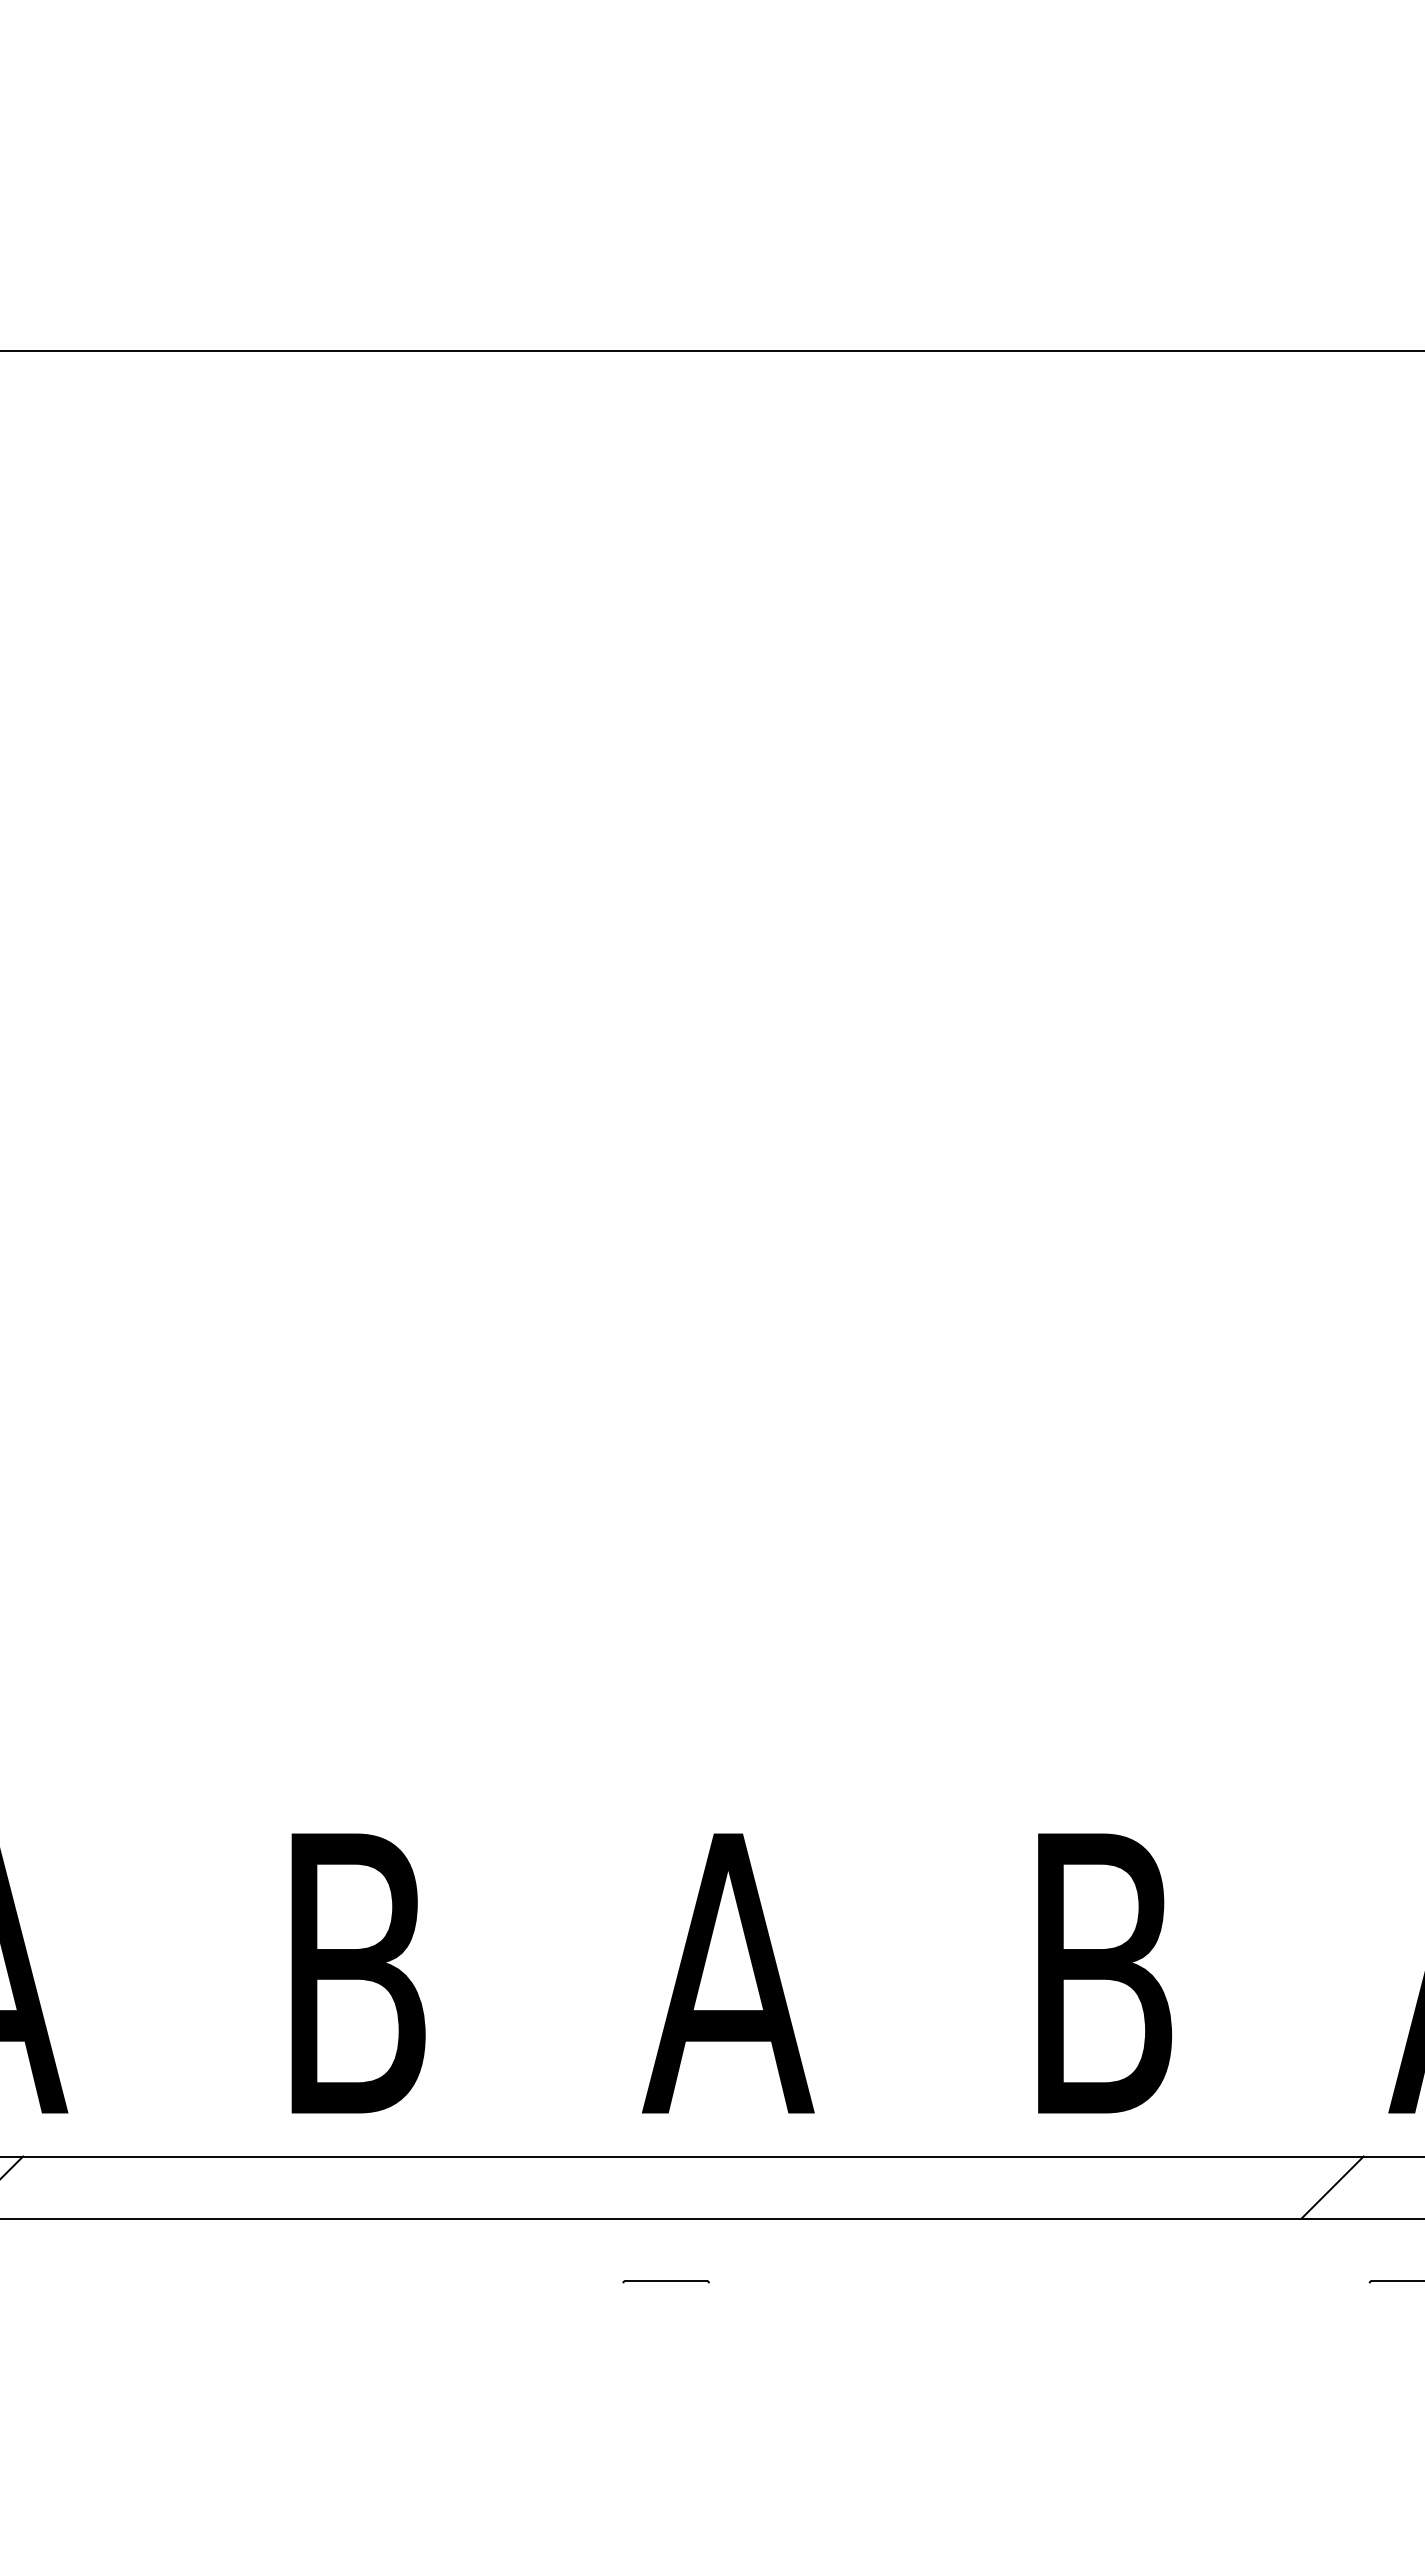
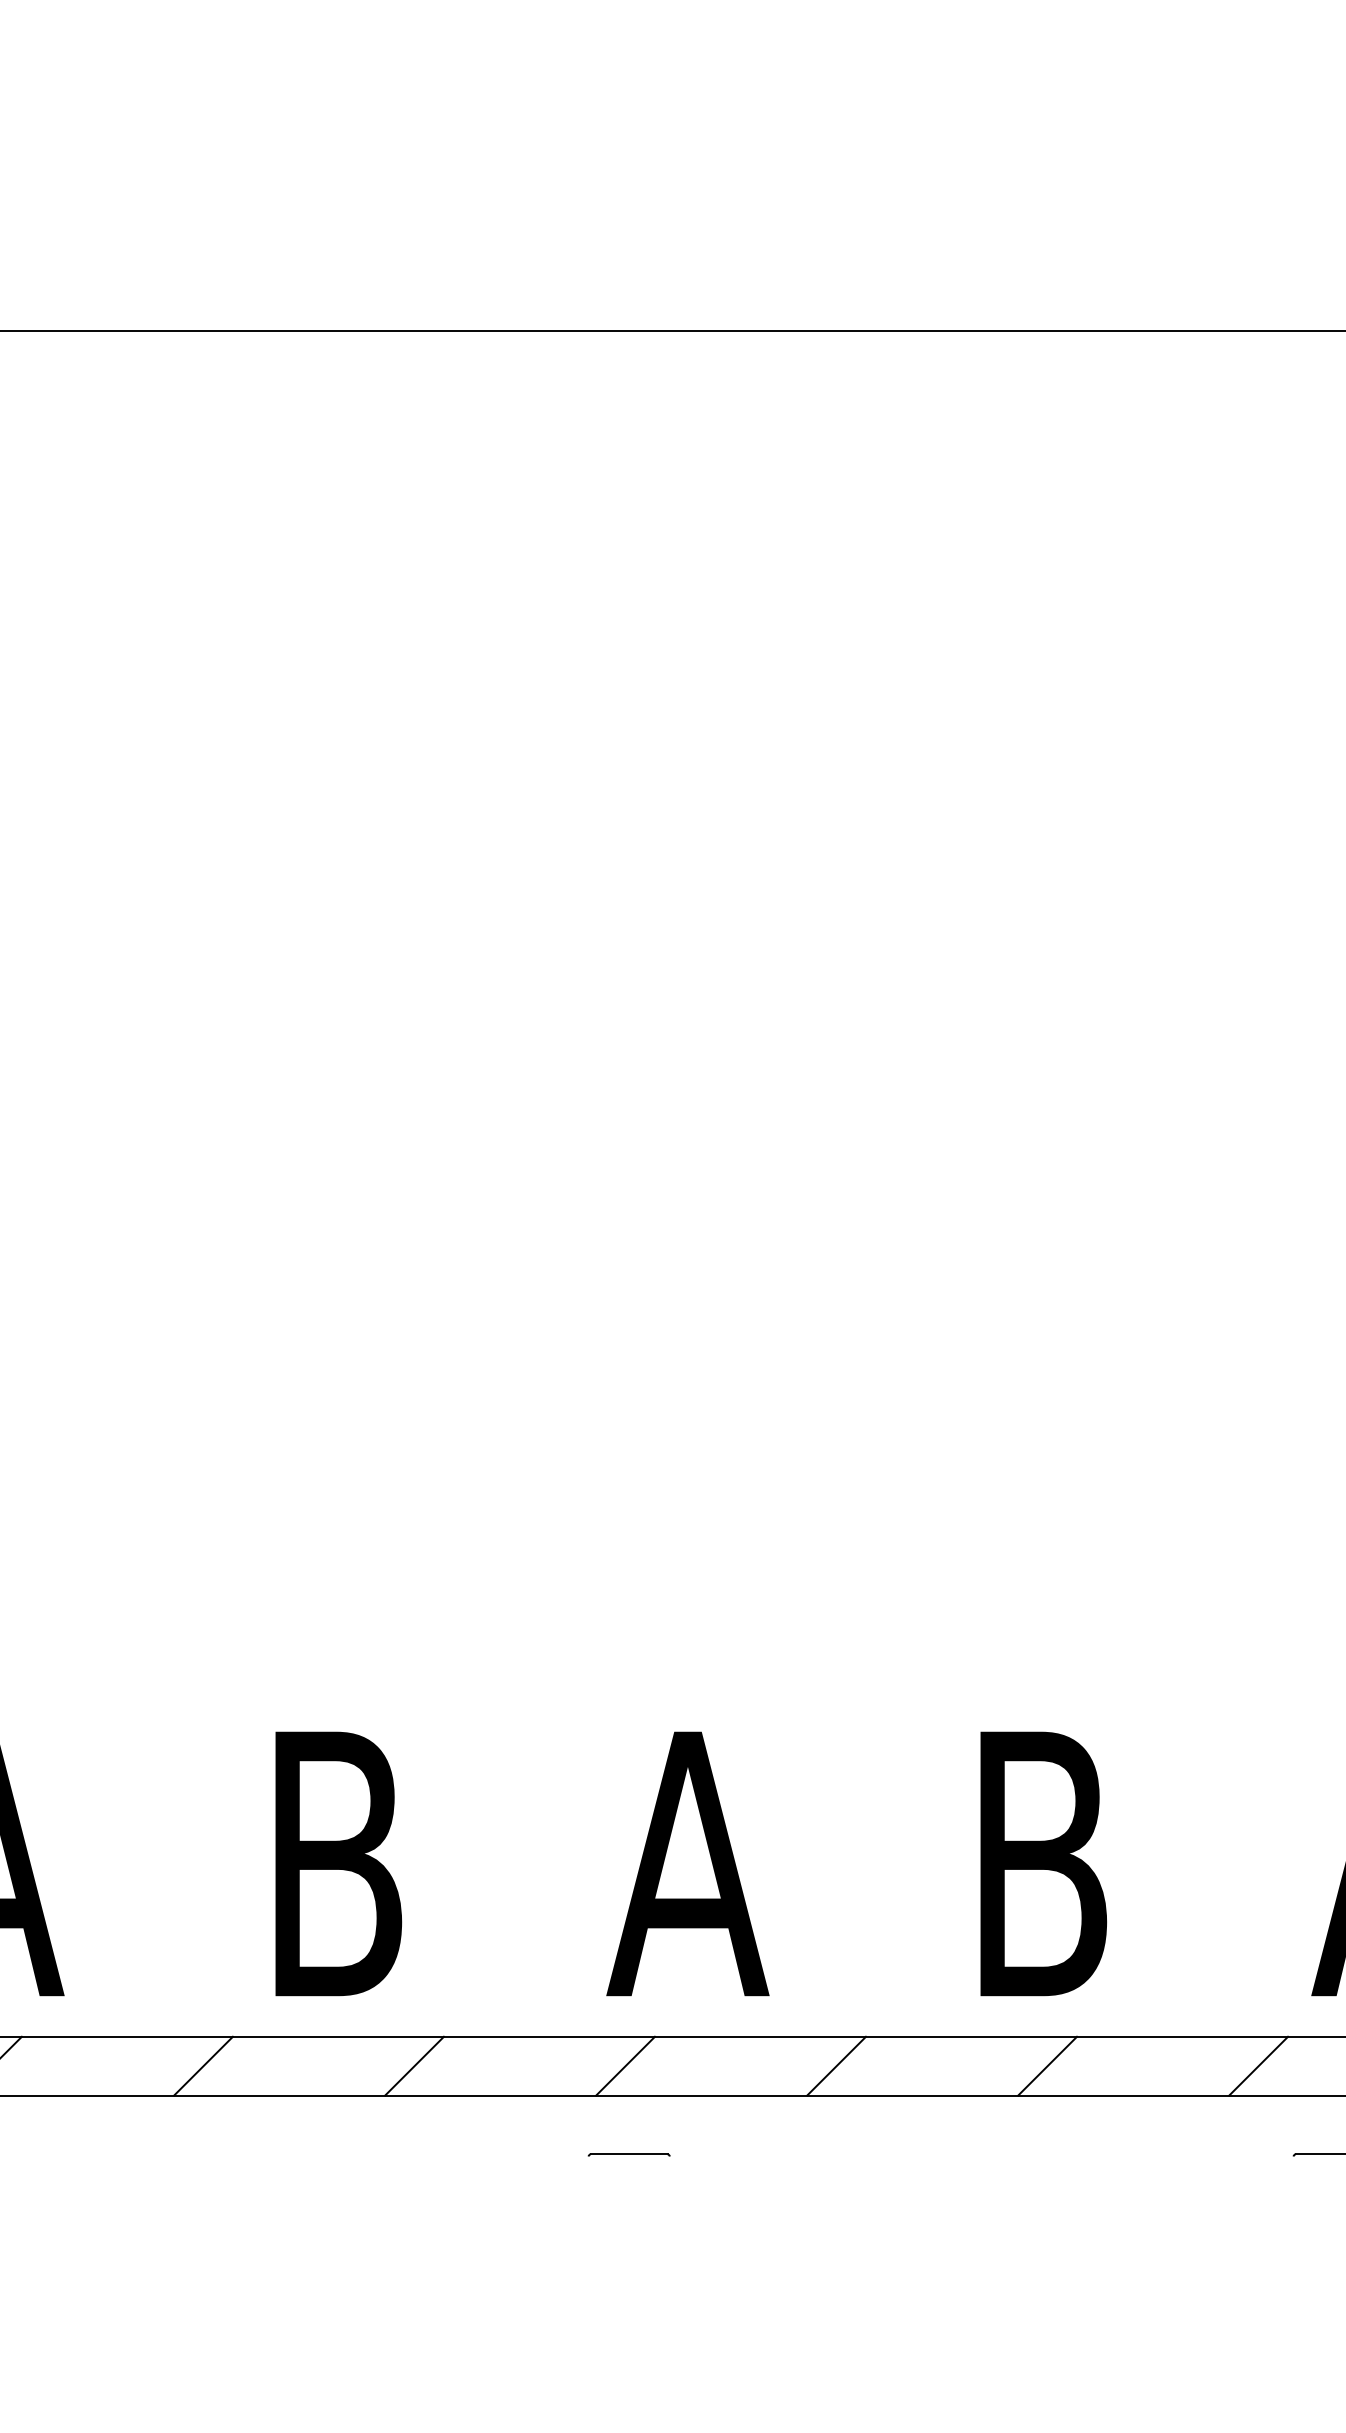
line: (215, 2187) -> (203, 2066), added
line: (438, 2187) -> (414, 2066), added
line: (662, 2187) -> (625, 2066), added
line: (885, 2187) -> (836, 2066), added
line: (1109, 2187) -> (1047, 2066), added

